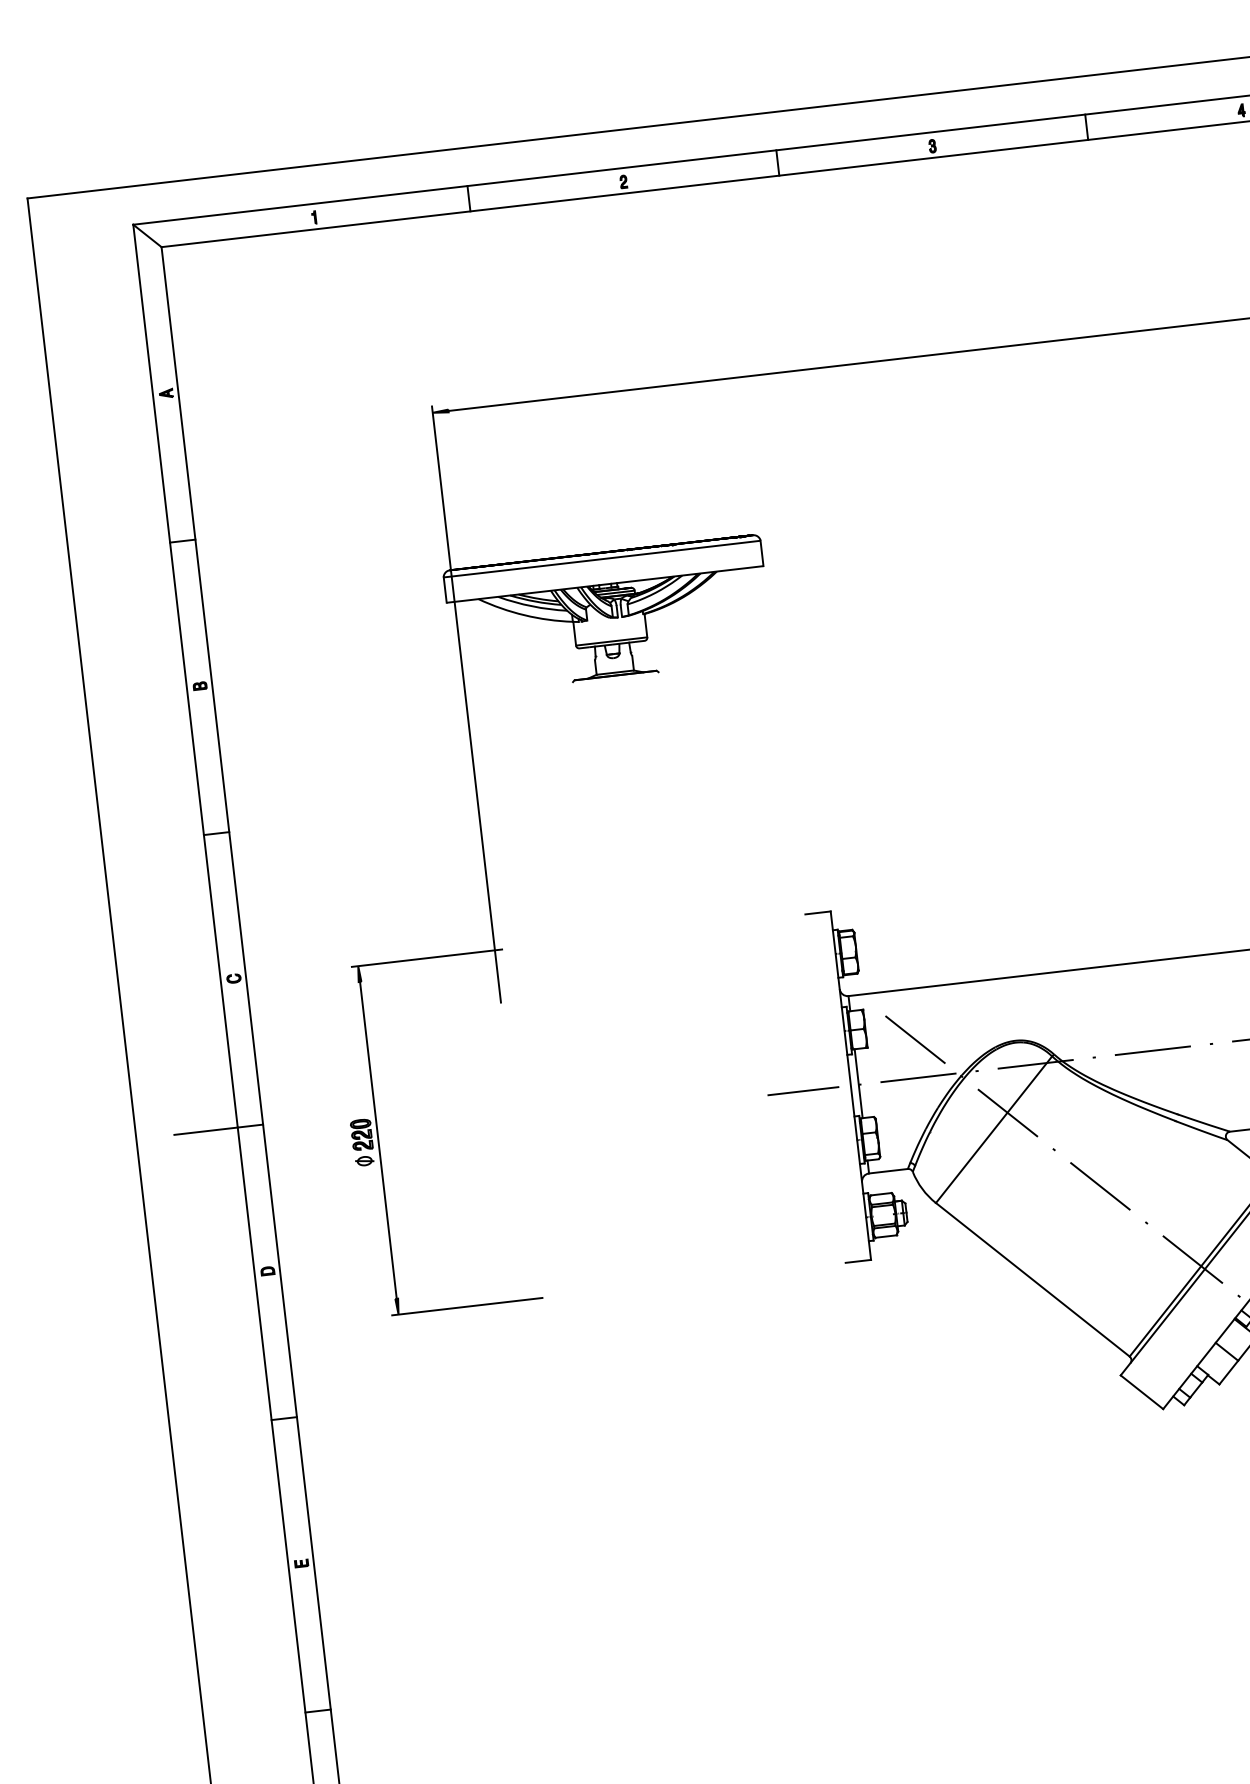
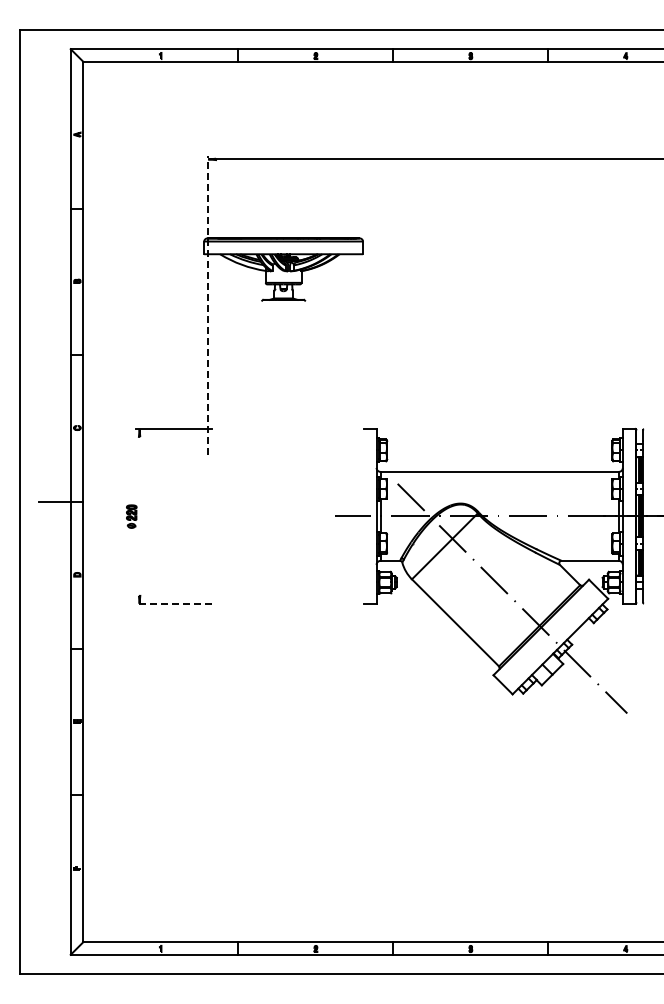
line: (467, 703) -> (208, 305), solid -> dashed
line: (377, 1138) -> (139, 515), removed
line: (468, 1305) -> (174, 603), solid -> dashed

